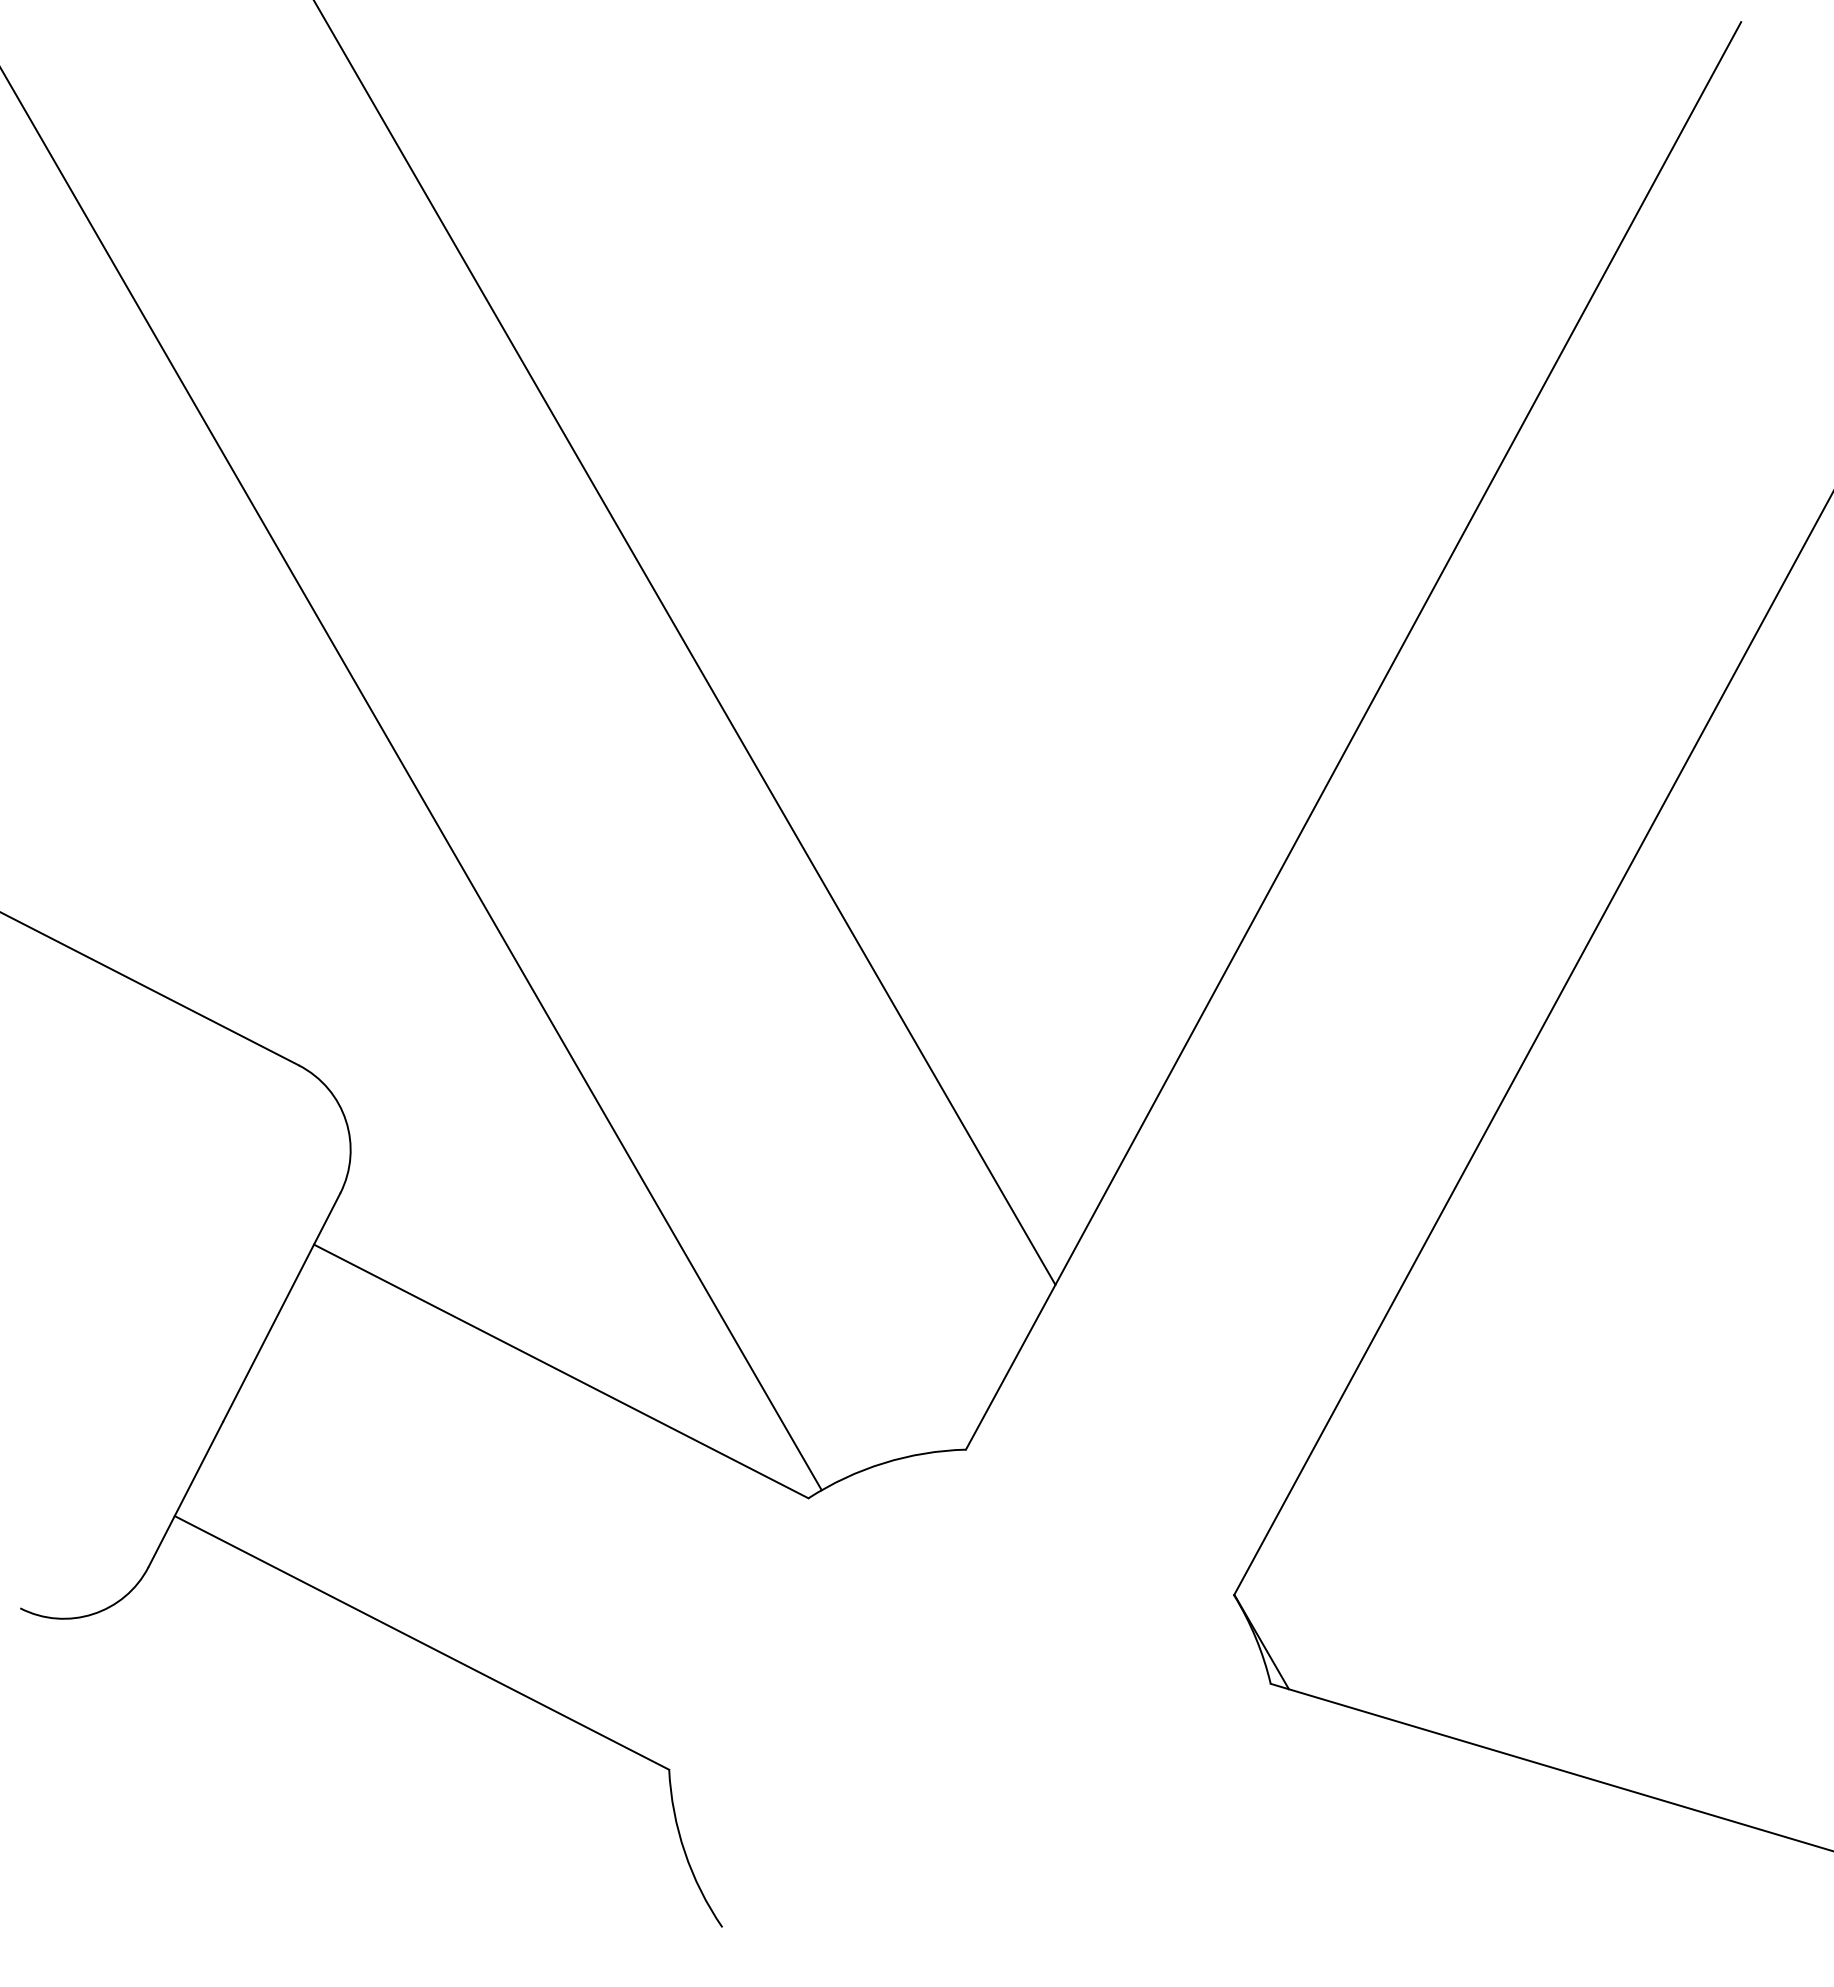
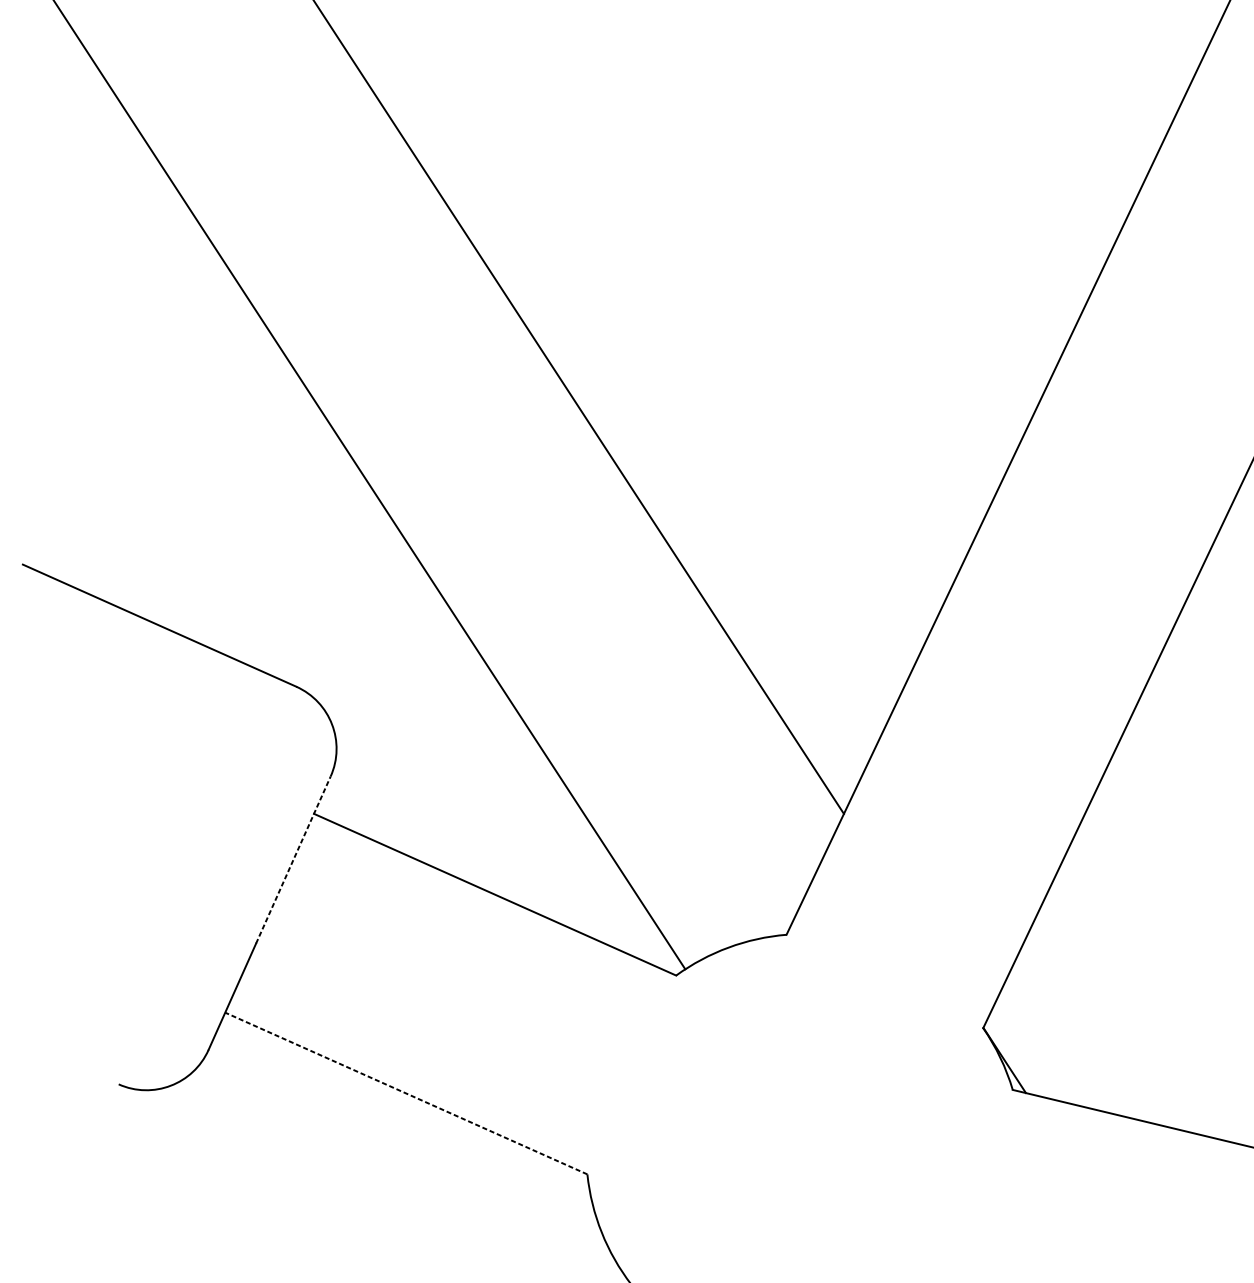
line: (281, 1307) -> (293, 859), solid -> dashed
line: (421, 1642) -> (405, 1093), solid -> dashed

